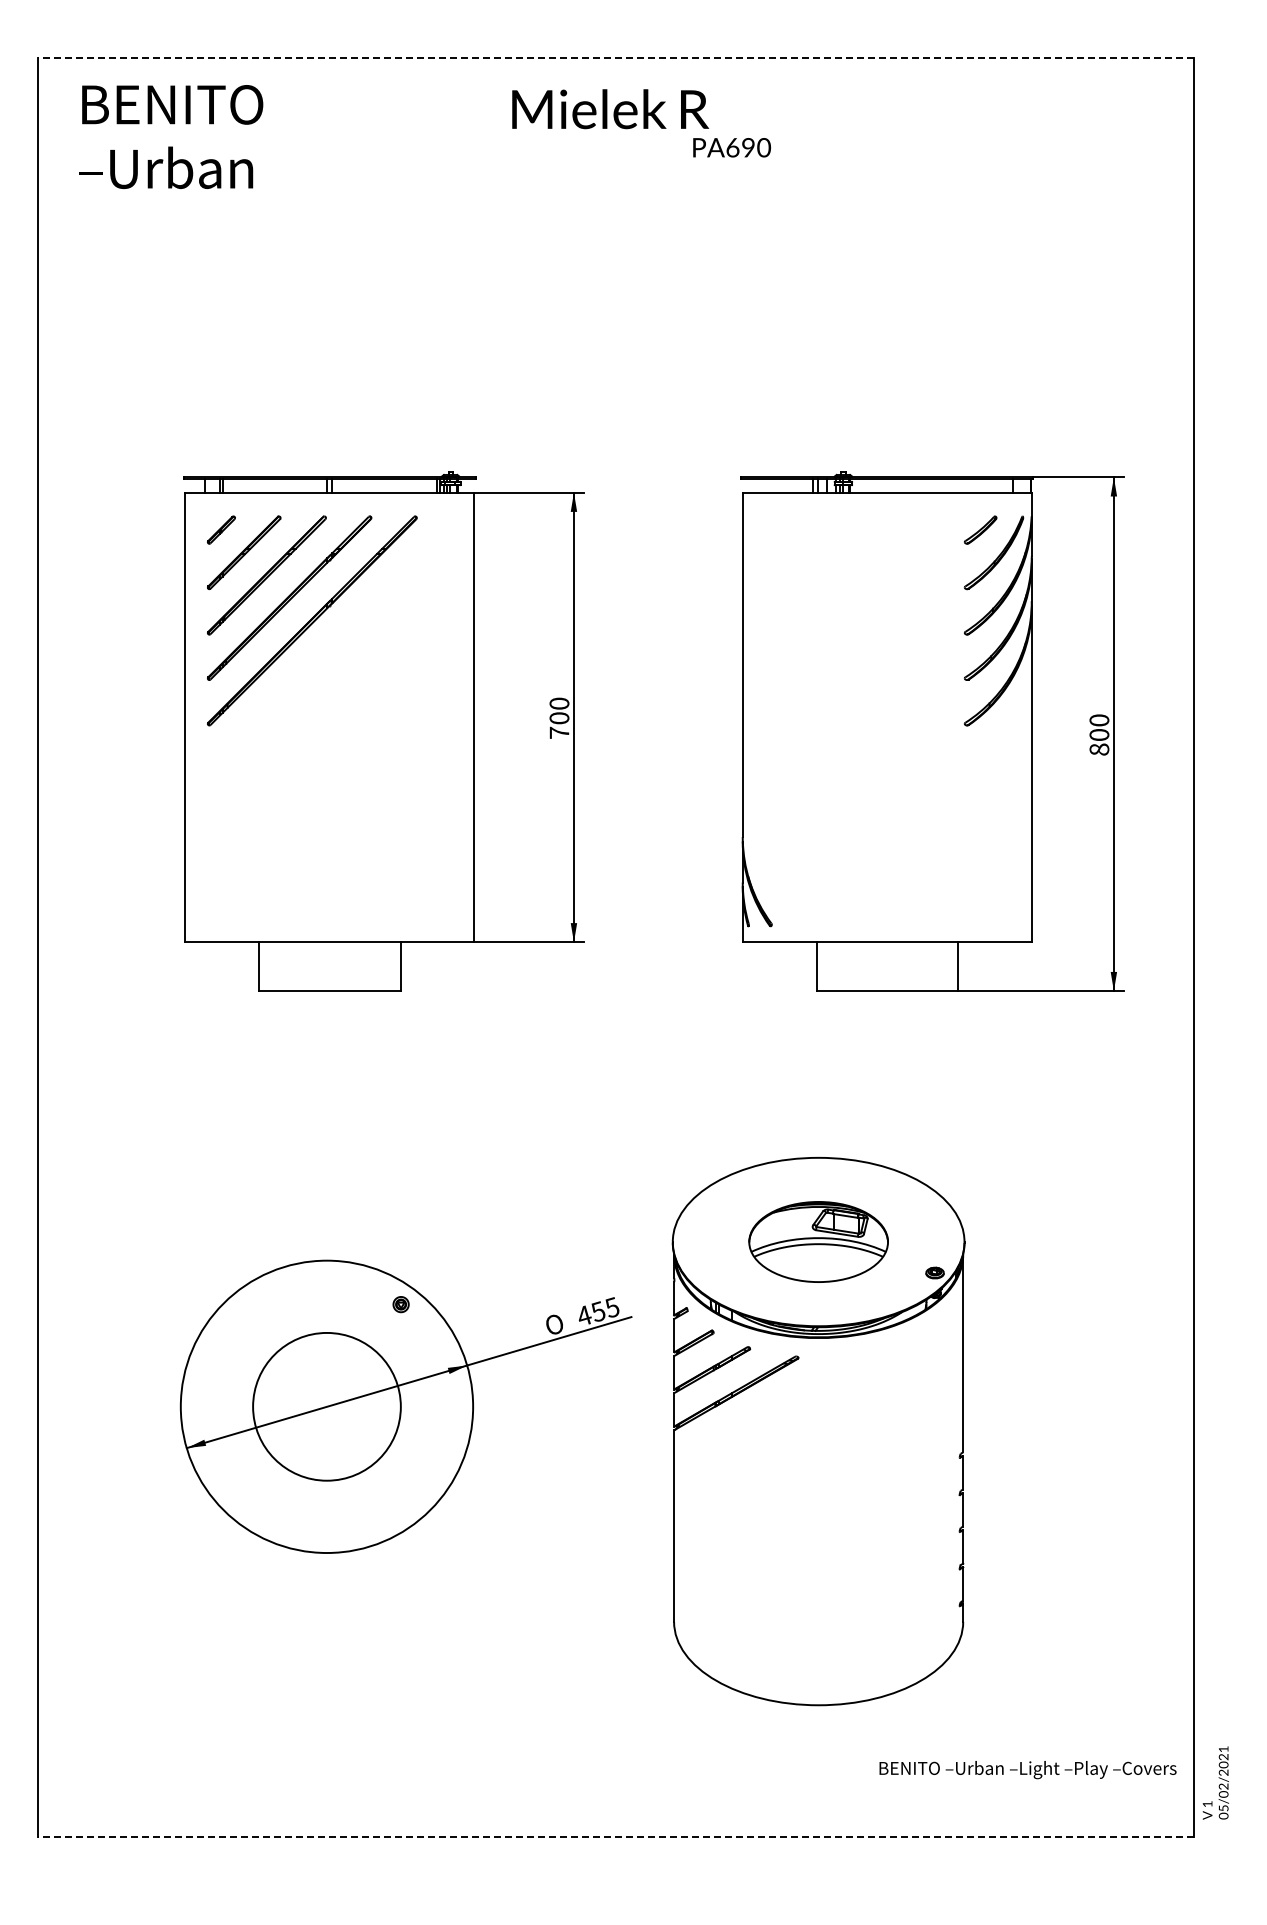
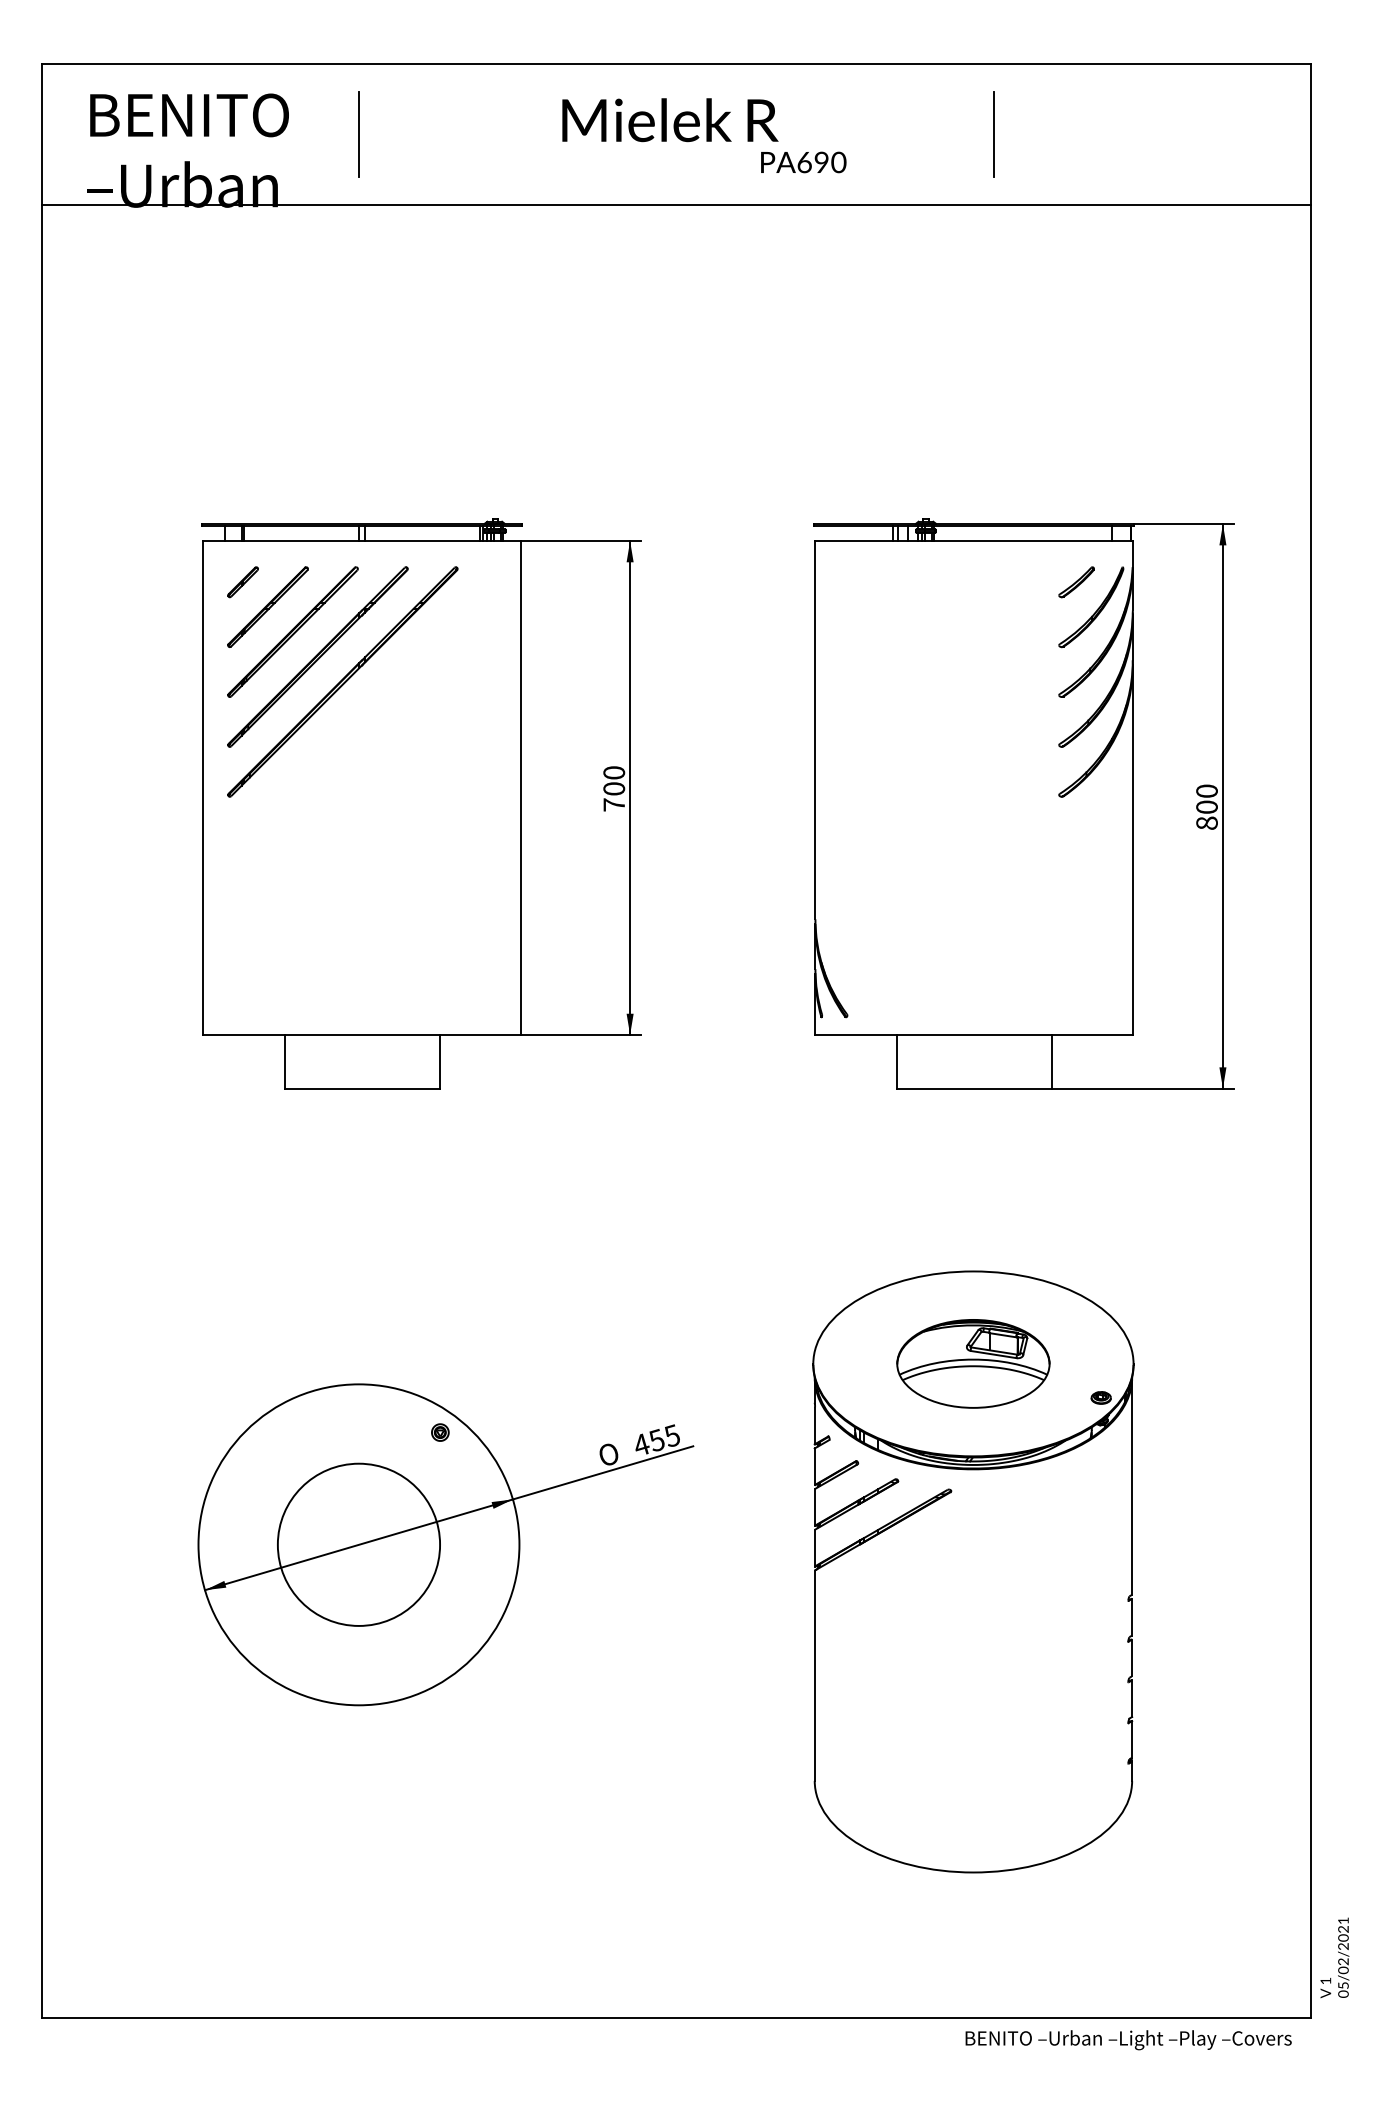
line: (615, 57) -> (675, 63), dashed -> solid
line: (326, 121) -> (358, 133), added
line: (905, 121) -> (994, 133), added
line: (615, 186) -> (675, 205), added
part: (818, 1431) -> (973, 1571), moved
text: (1027, 1770) -> (1128, 2040), moved
line: (615, 1837) -> (675, 2017), dashed -> solid

